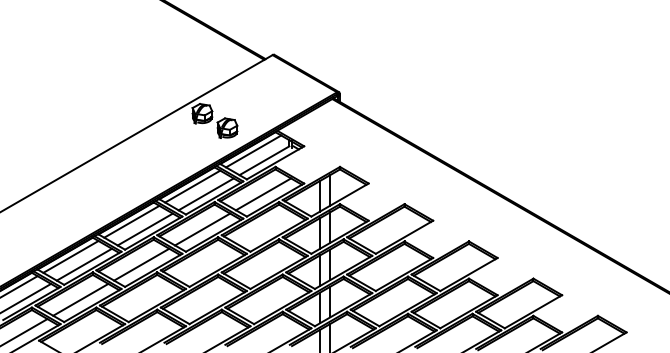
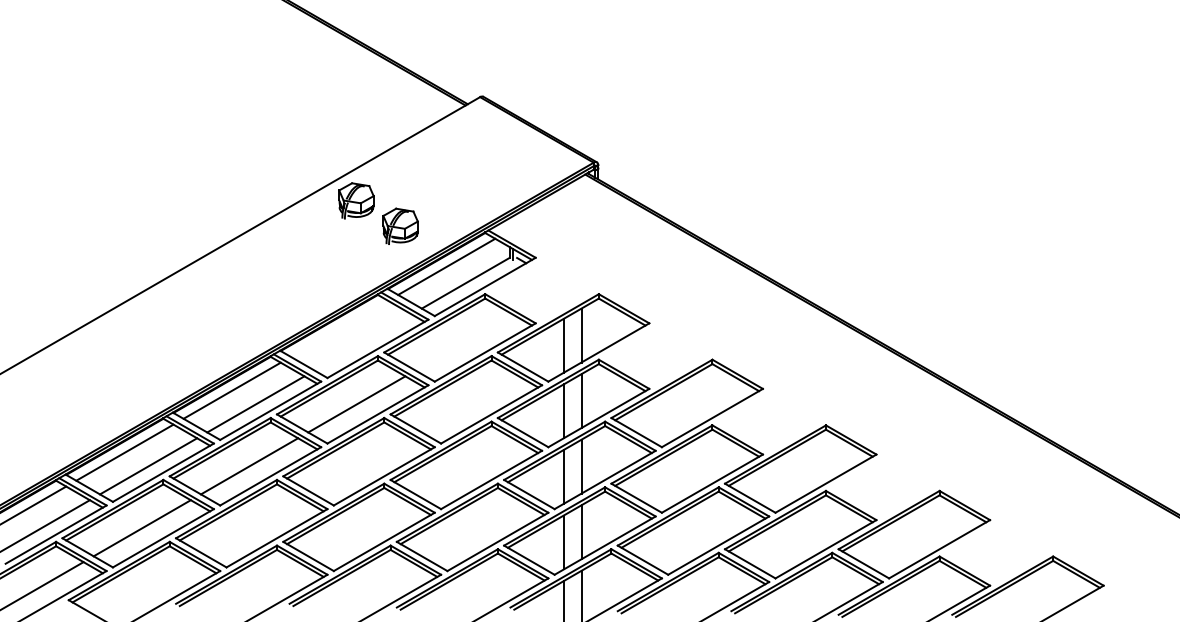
line: (192, 186) -> (338, 328), removed
line: (205, 194) -> (361, 342), removed
line: (263, 194) -> (464, 342), removed

